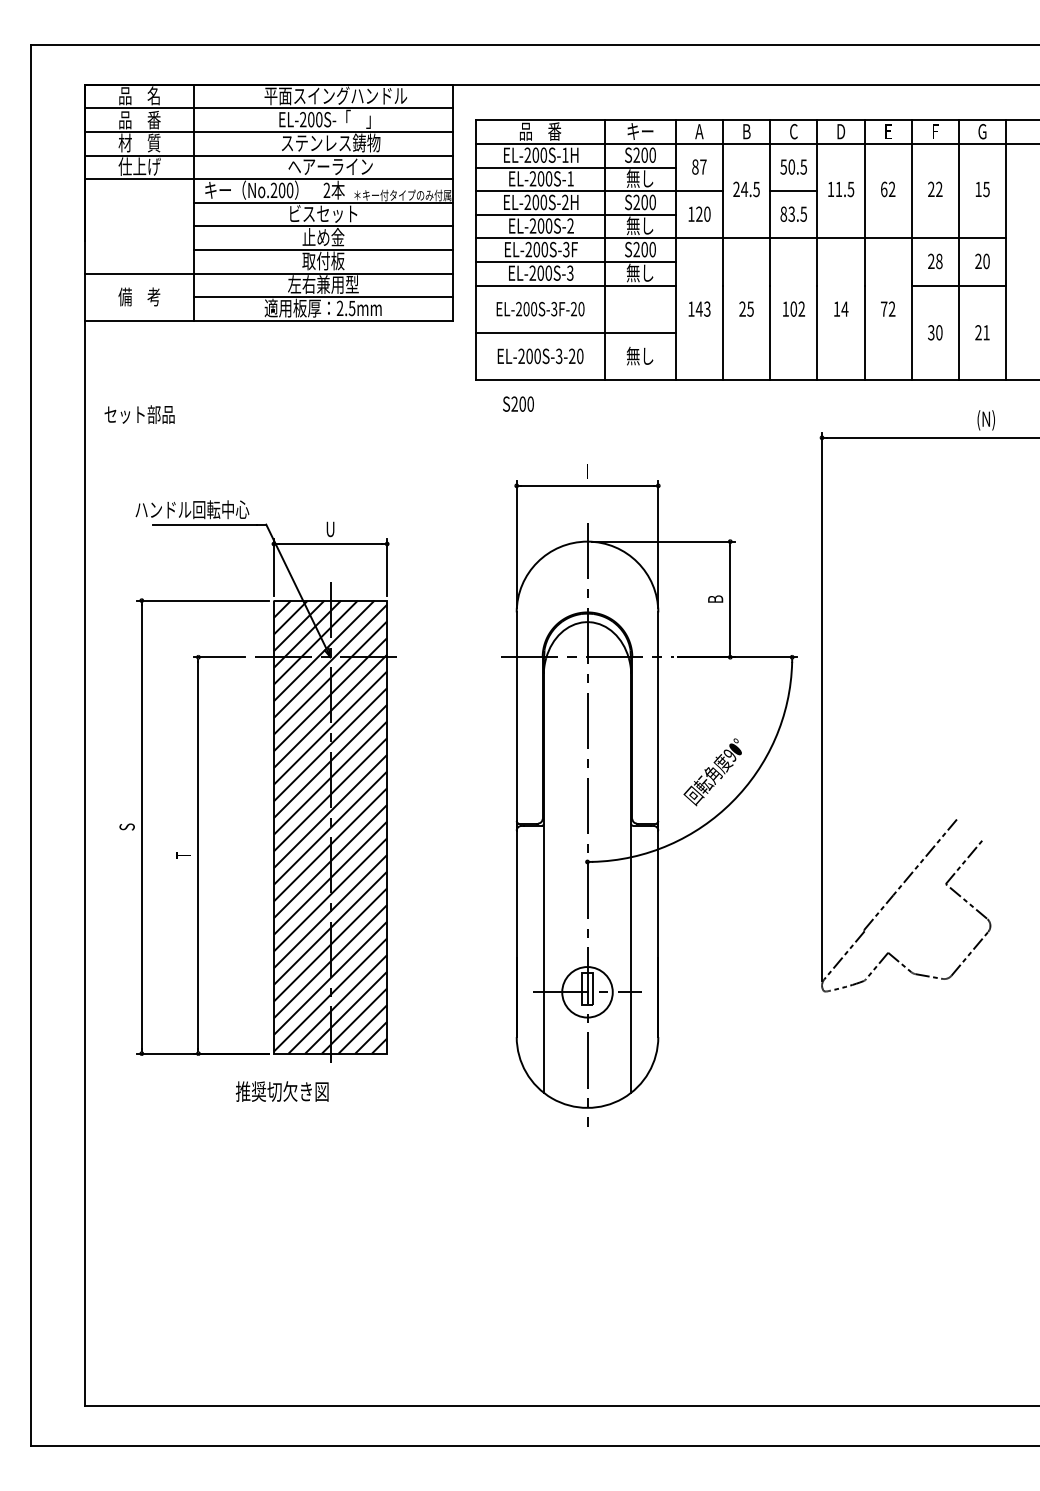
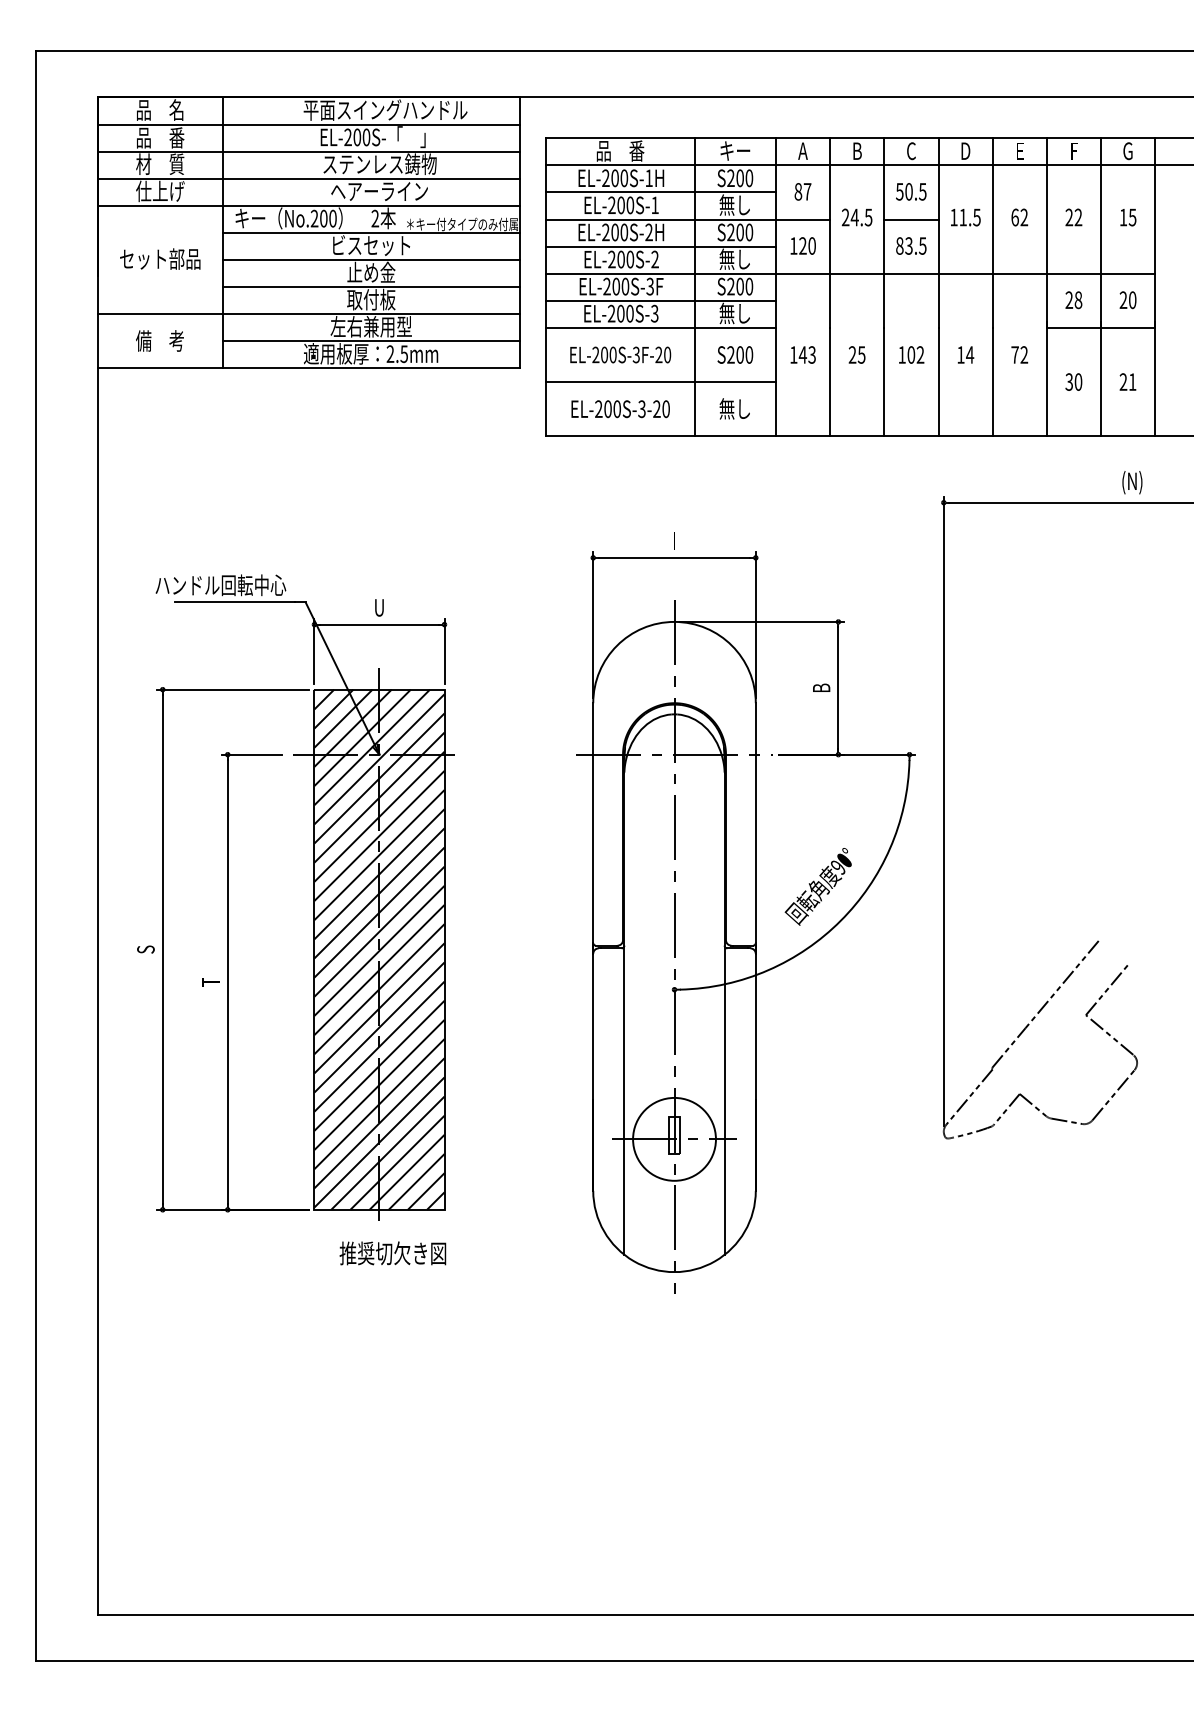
text: (518, 403) -> (735, 354), moved
text: (139, 414) -> (160, 258), moved
circle: (587, 992) -> (674, 1139), size x1.43
text: (281, 1091) -> (392, 1253), moved

